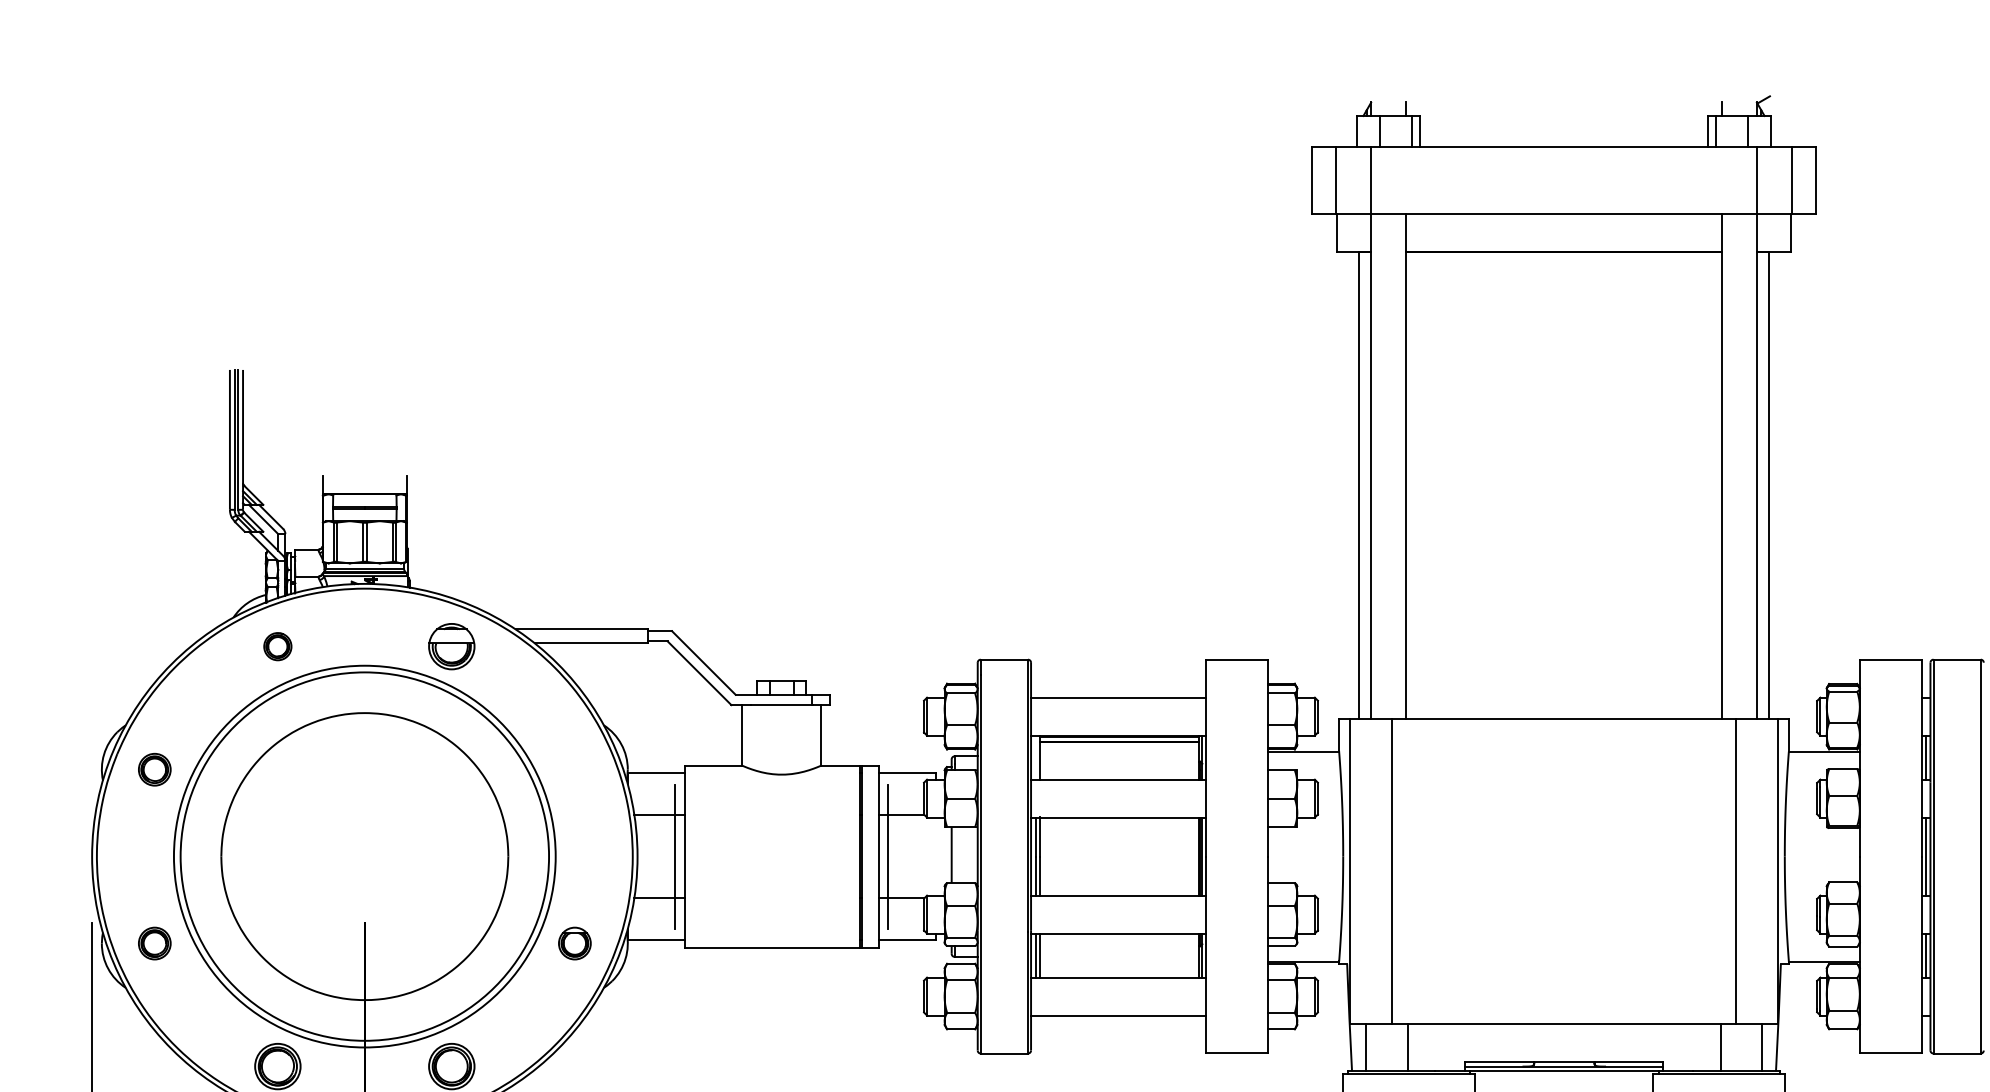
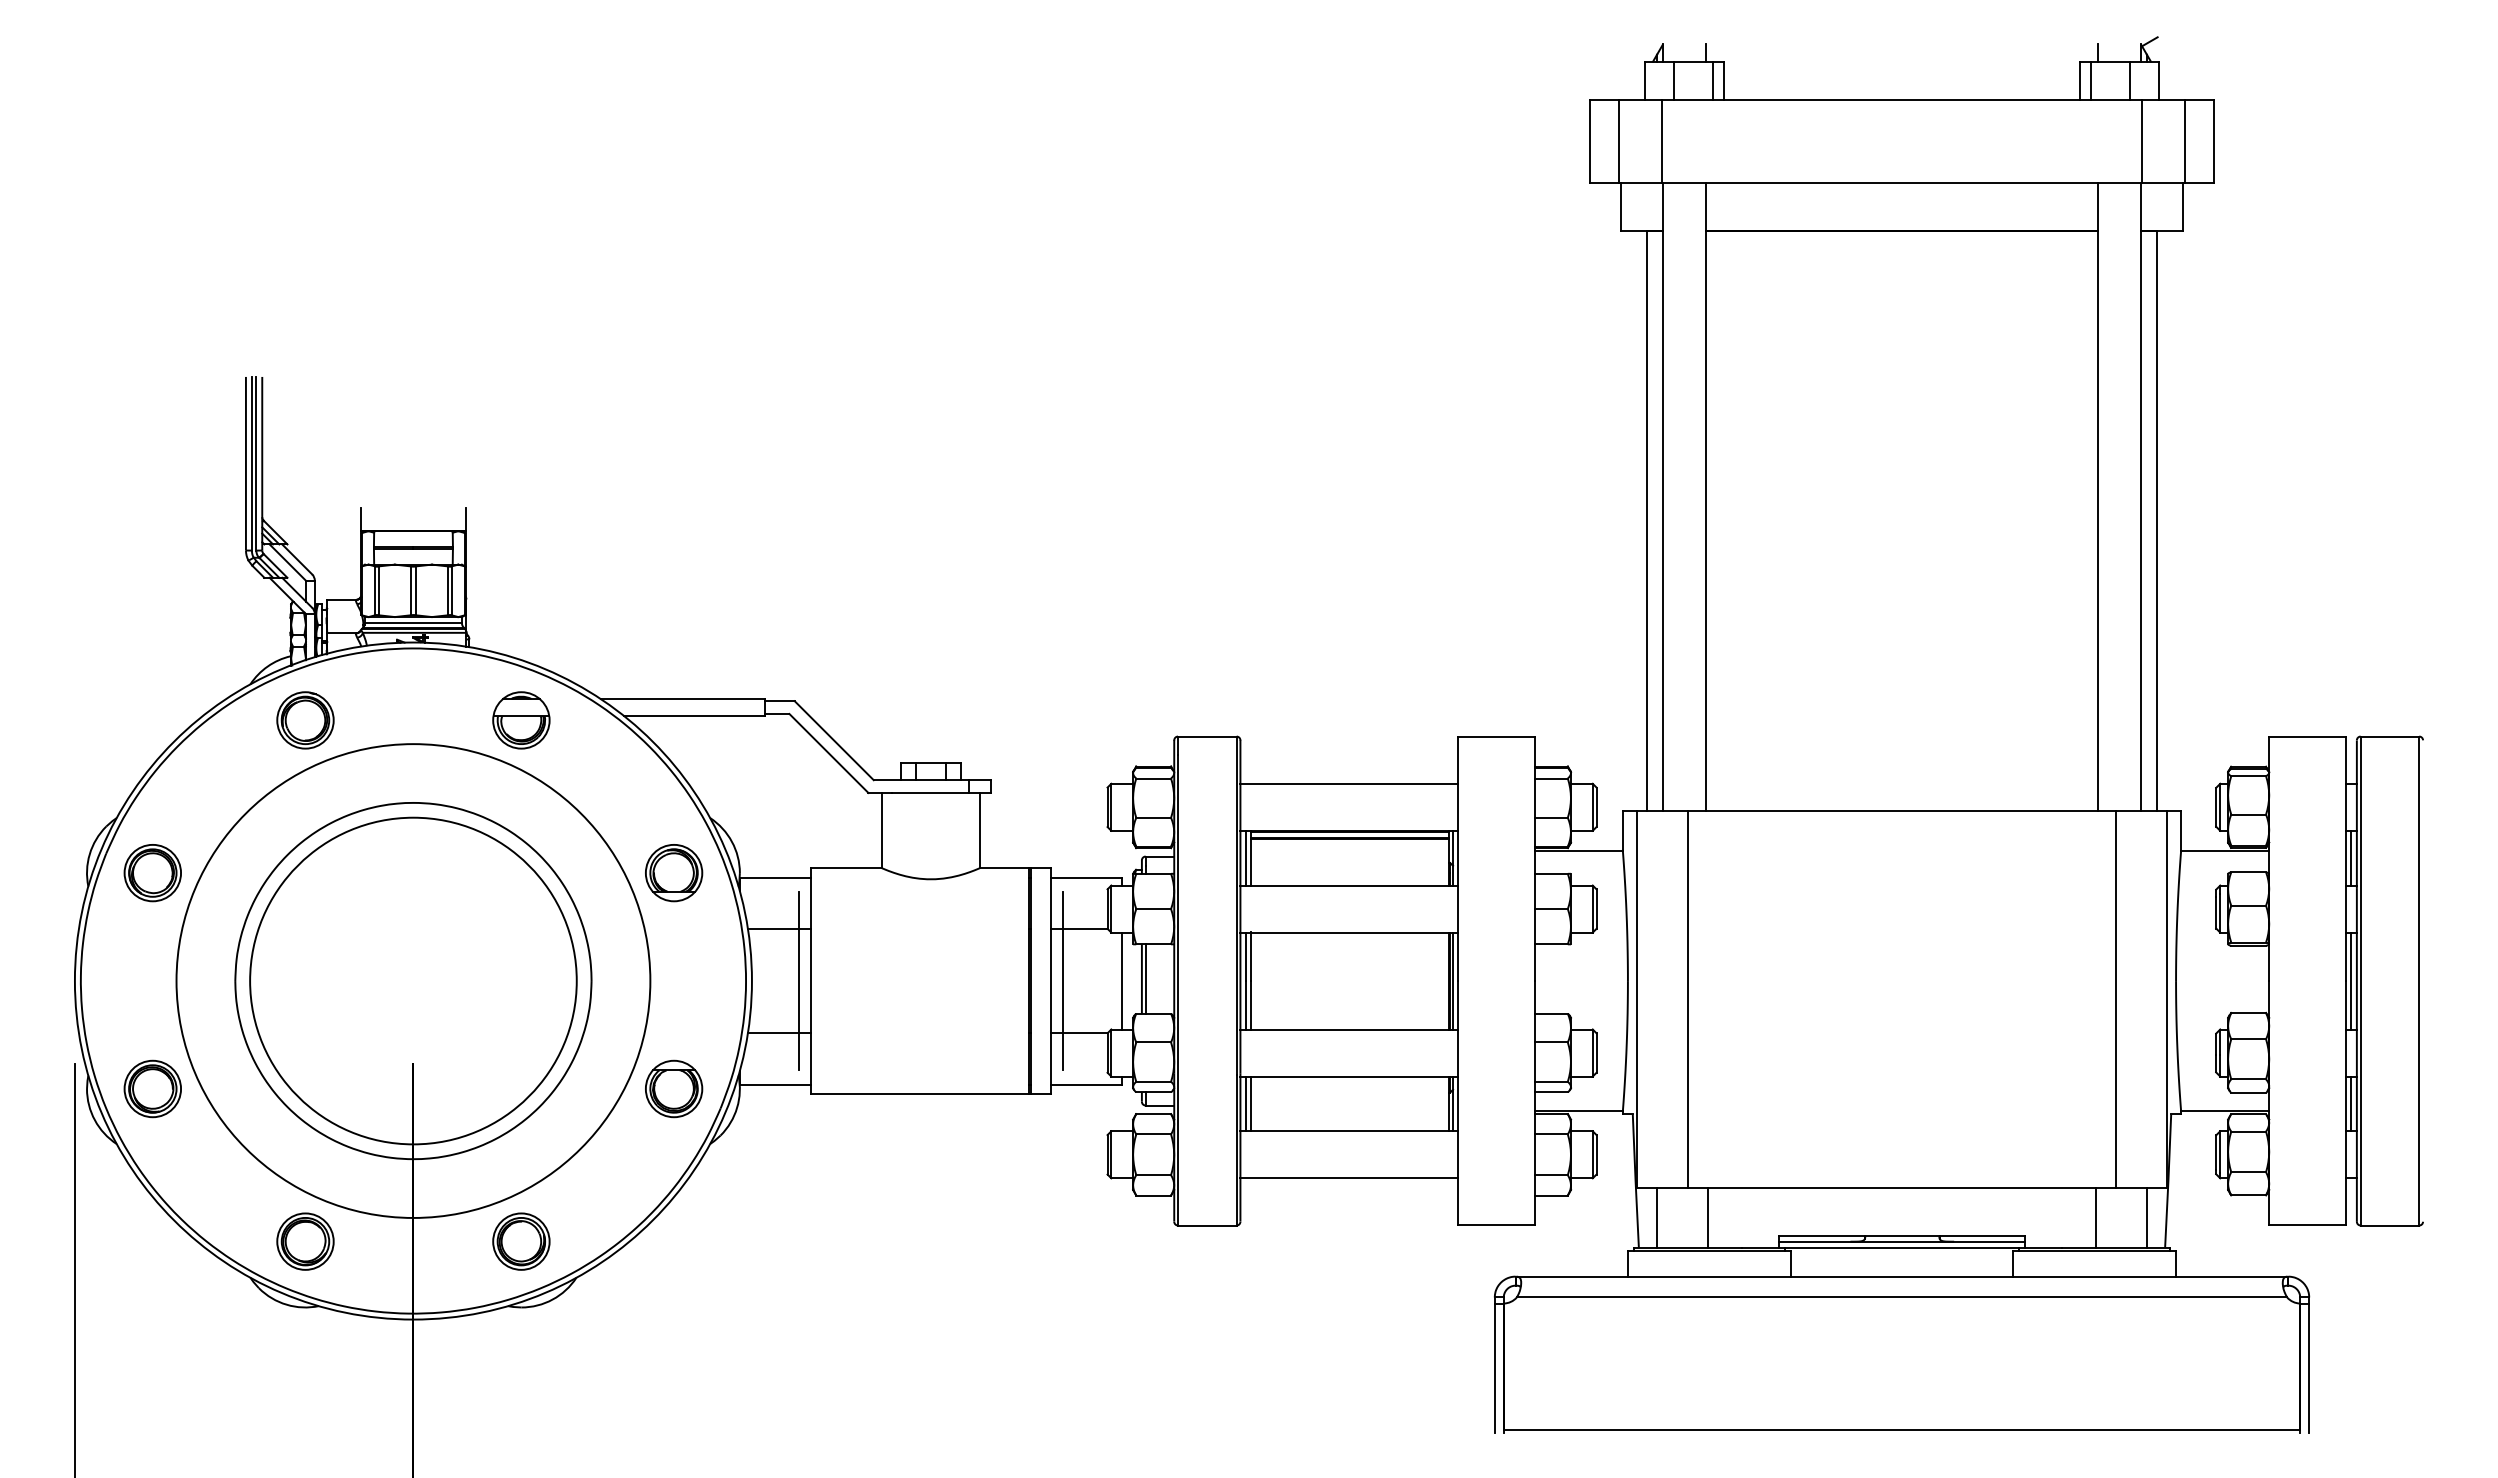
part: (277, 646) -> (305, 720), size x1.67
line: (1035, 757) -> (1246, 857), added
part: (154, 769) -> (152, 873), size x1.43
part: (575, 769) -> (674, 873), added
line: (954, 854) -> (1145, 978), added
circle: (364, 856) -> (413, 980), size x0.71
line: (935, 856) -> (1121, 980), added
part: (154, 943) -> (152, 1088), size x1.43
part: (575, 943) -> (674, 1088), size x1.43

